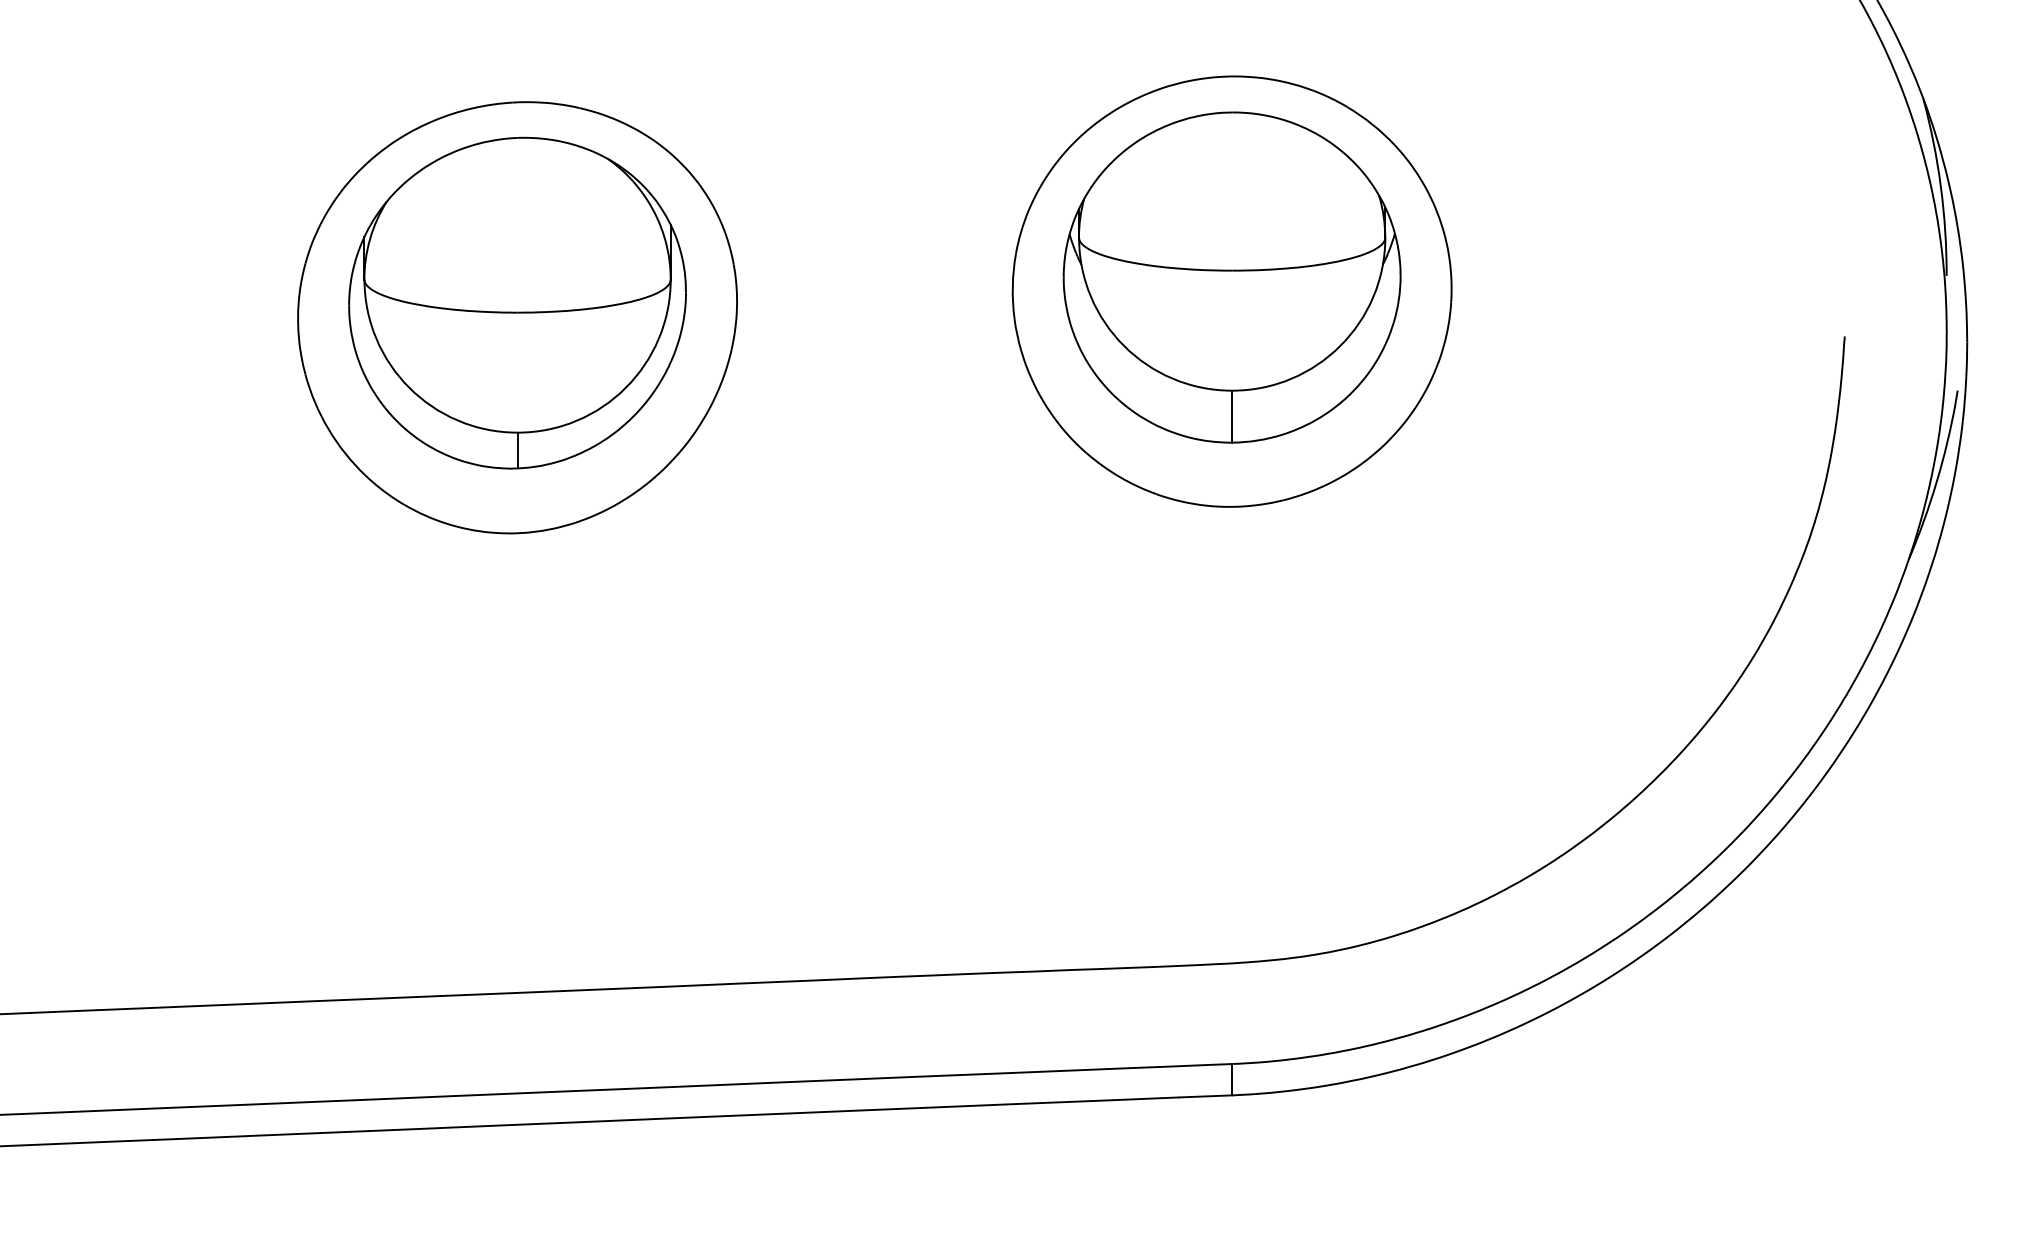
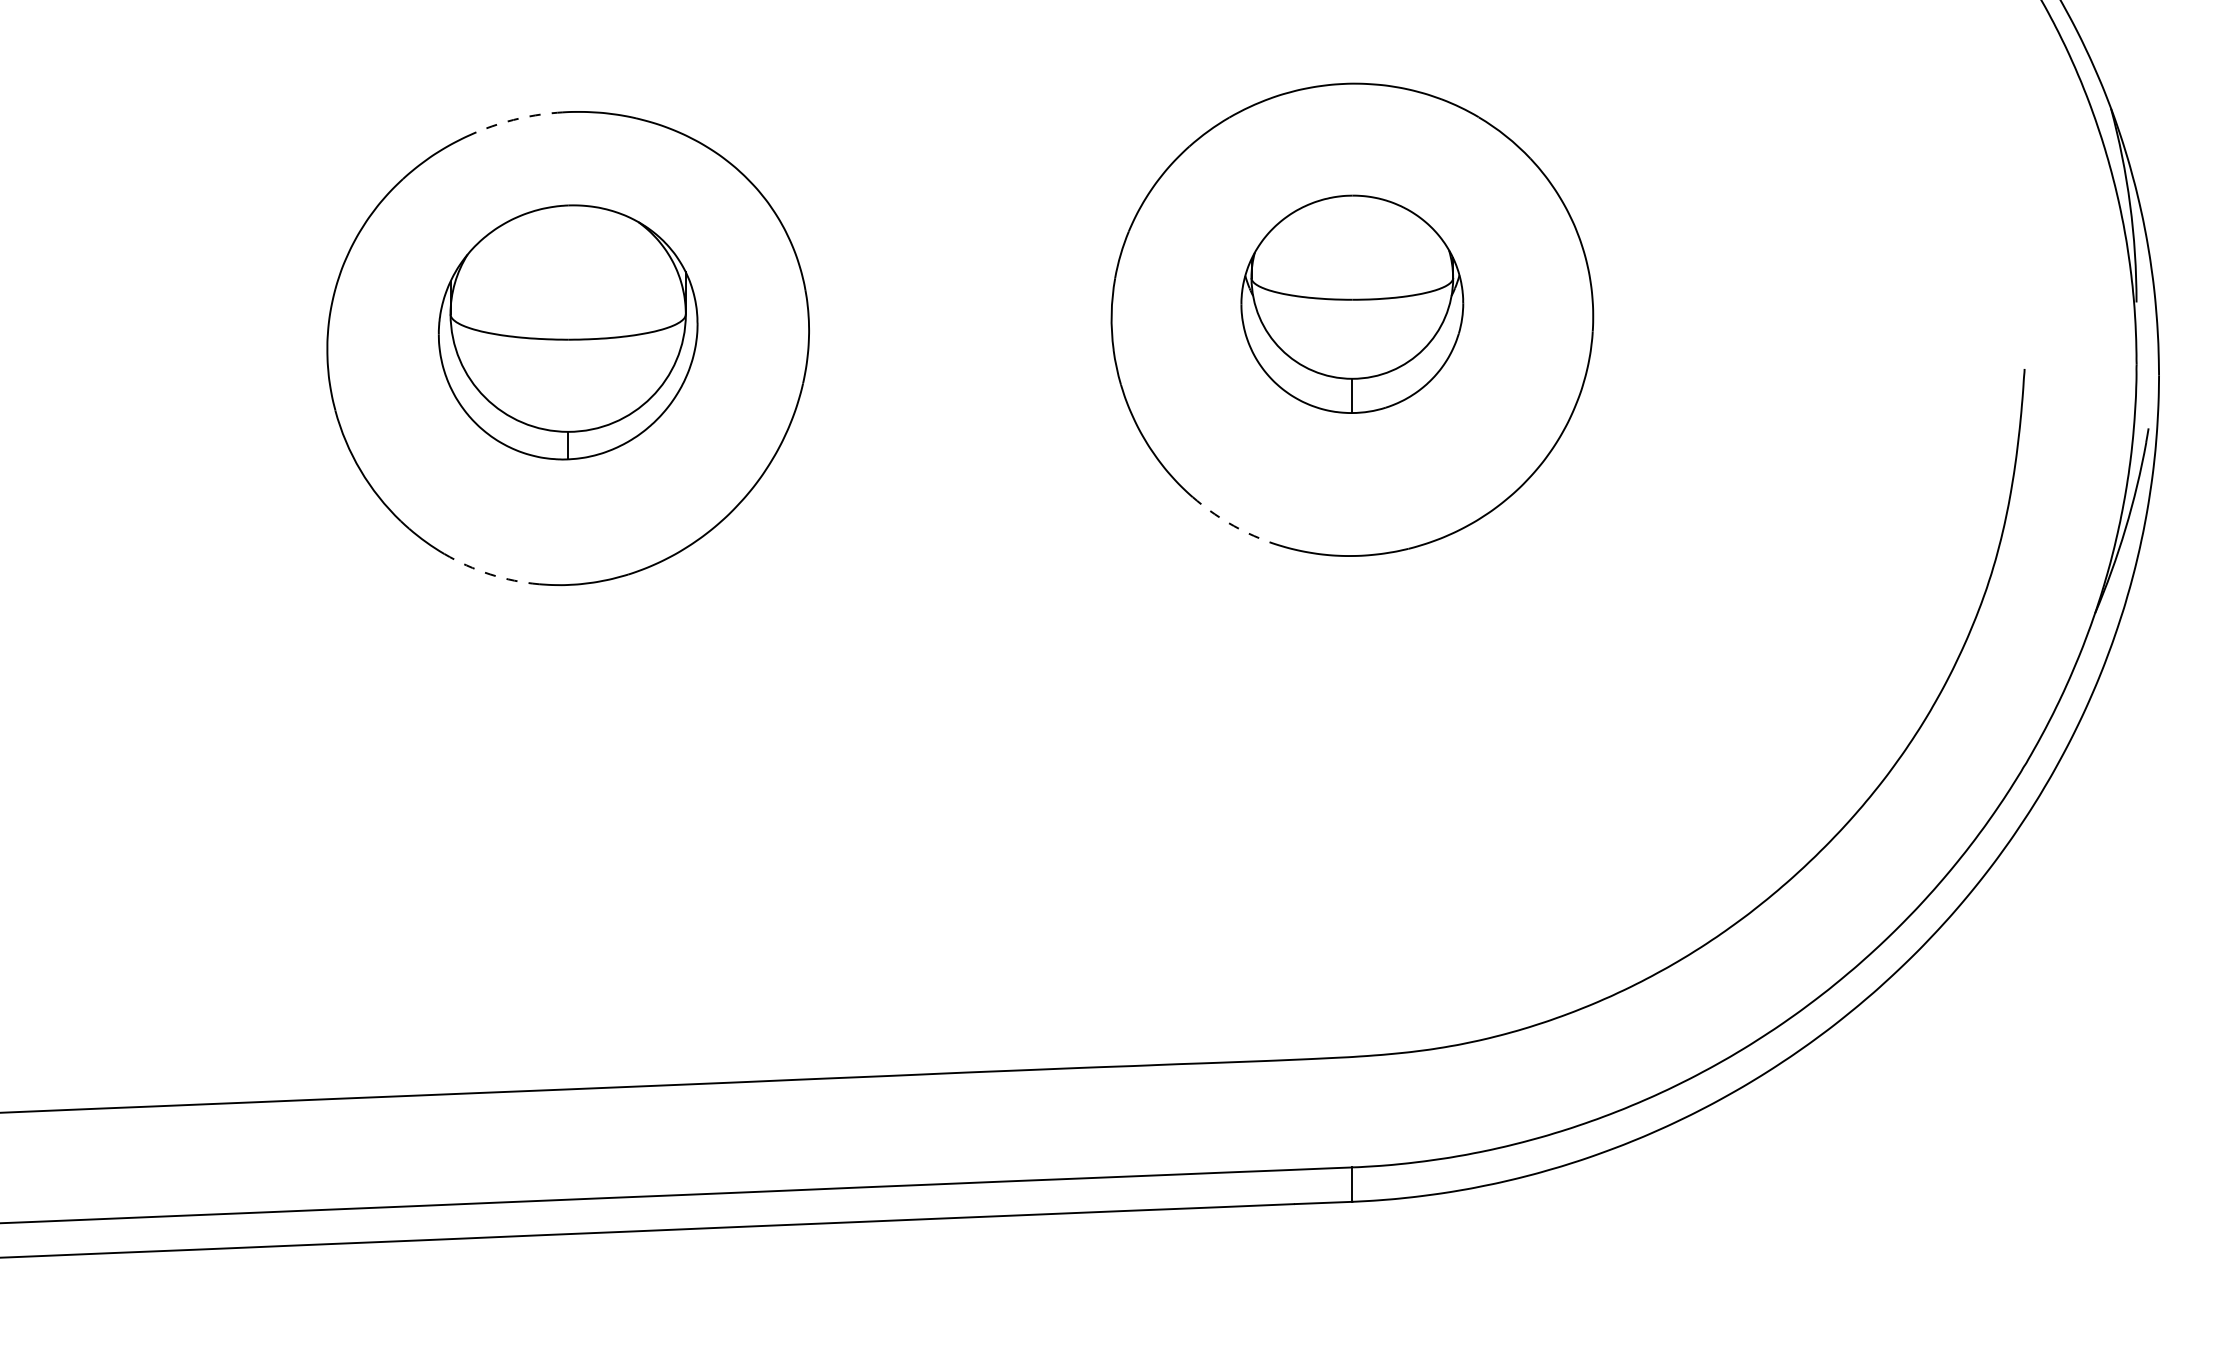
arc: (472, 108) -> (518, 118), solid -> dashed
part: (1231, 277) -> (1351, 304), size x0.6
part: (517, 302) -> (568, 331), size x0.7
arc: (1119, 477) -> (1228, 523), solid -> dashed
arc: (446, 523) -> (490, 574), solid -> dashed

